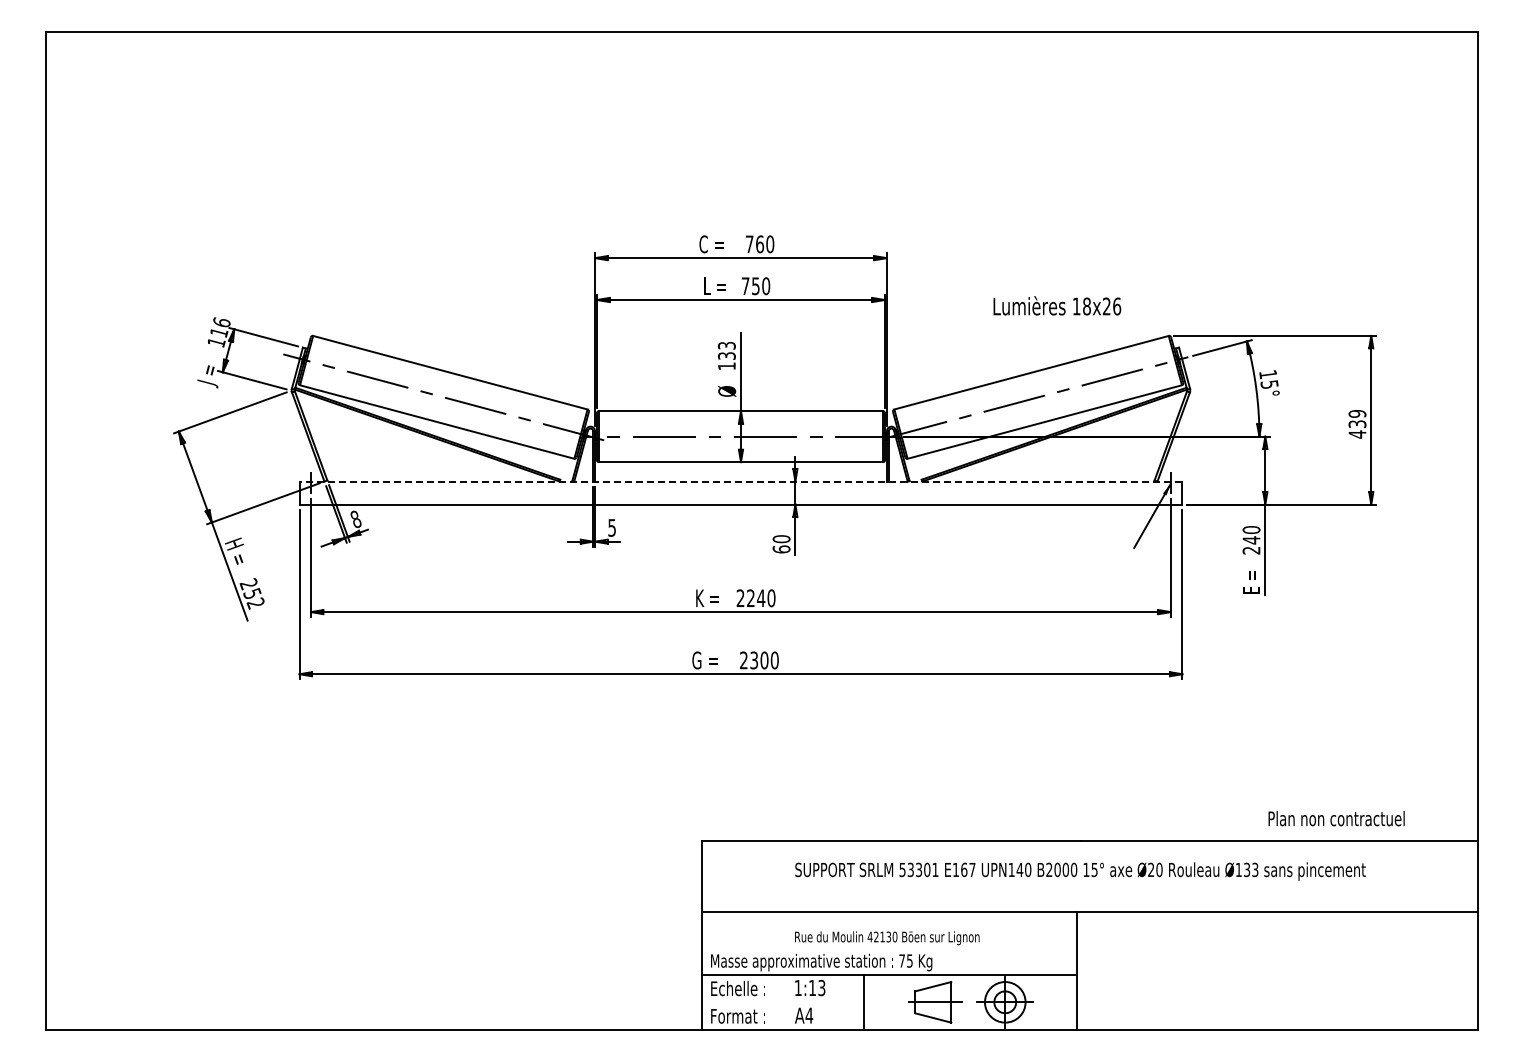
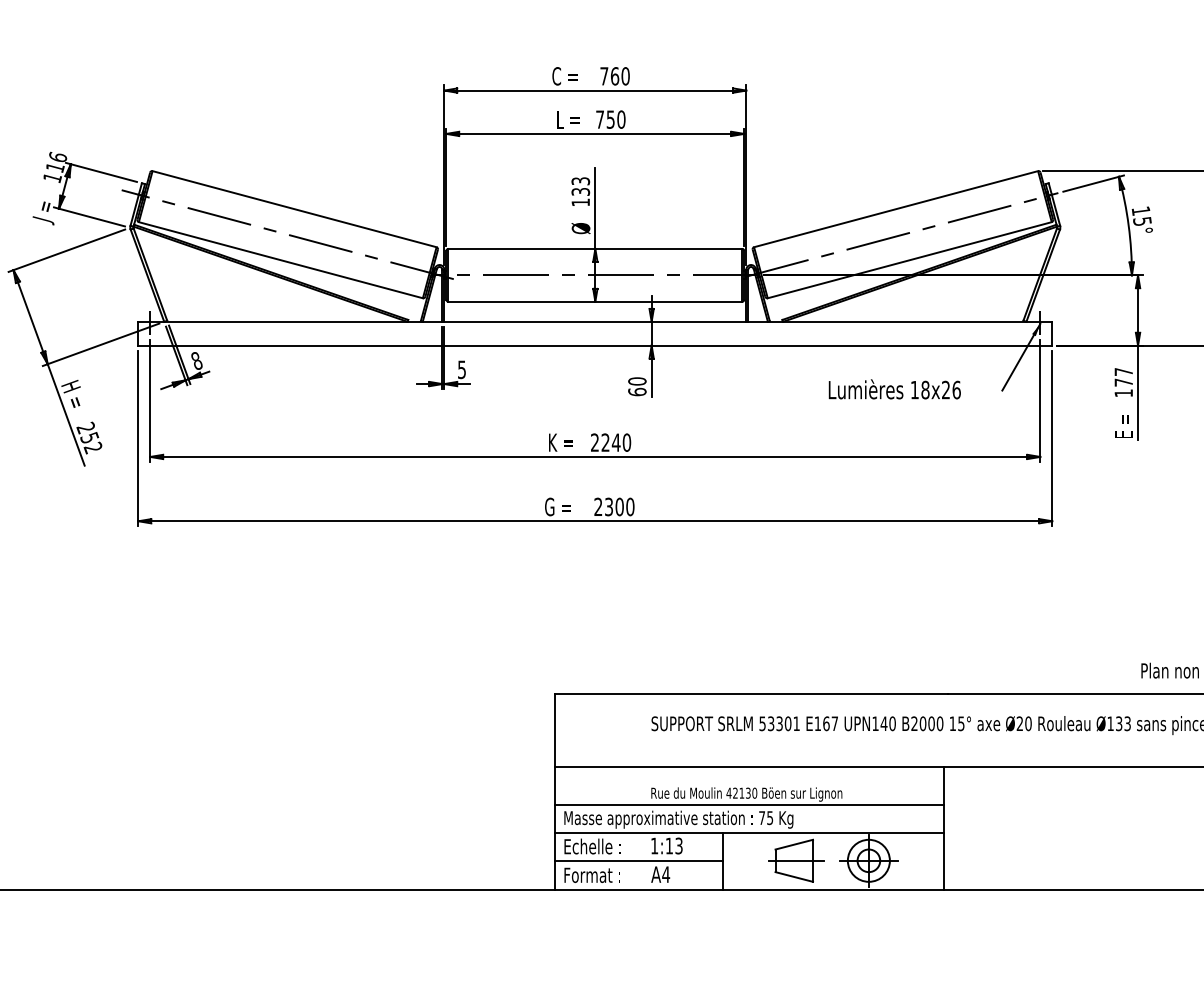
text: (1057, 305) -> (894, 389), moved
line: (740, 481) -> (594, 321), dashed -> solid
text: (1251, 540) -> (1123, 382), 240 -> 177
line: (889, 948) -> (749, 805), added
line: (782, 1002) -> (638, 861), added

